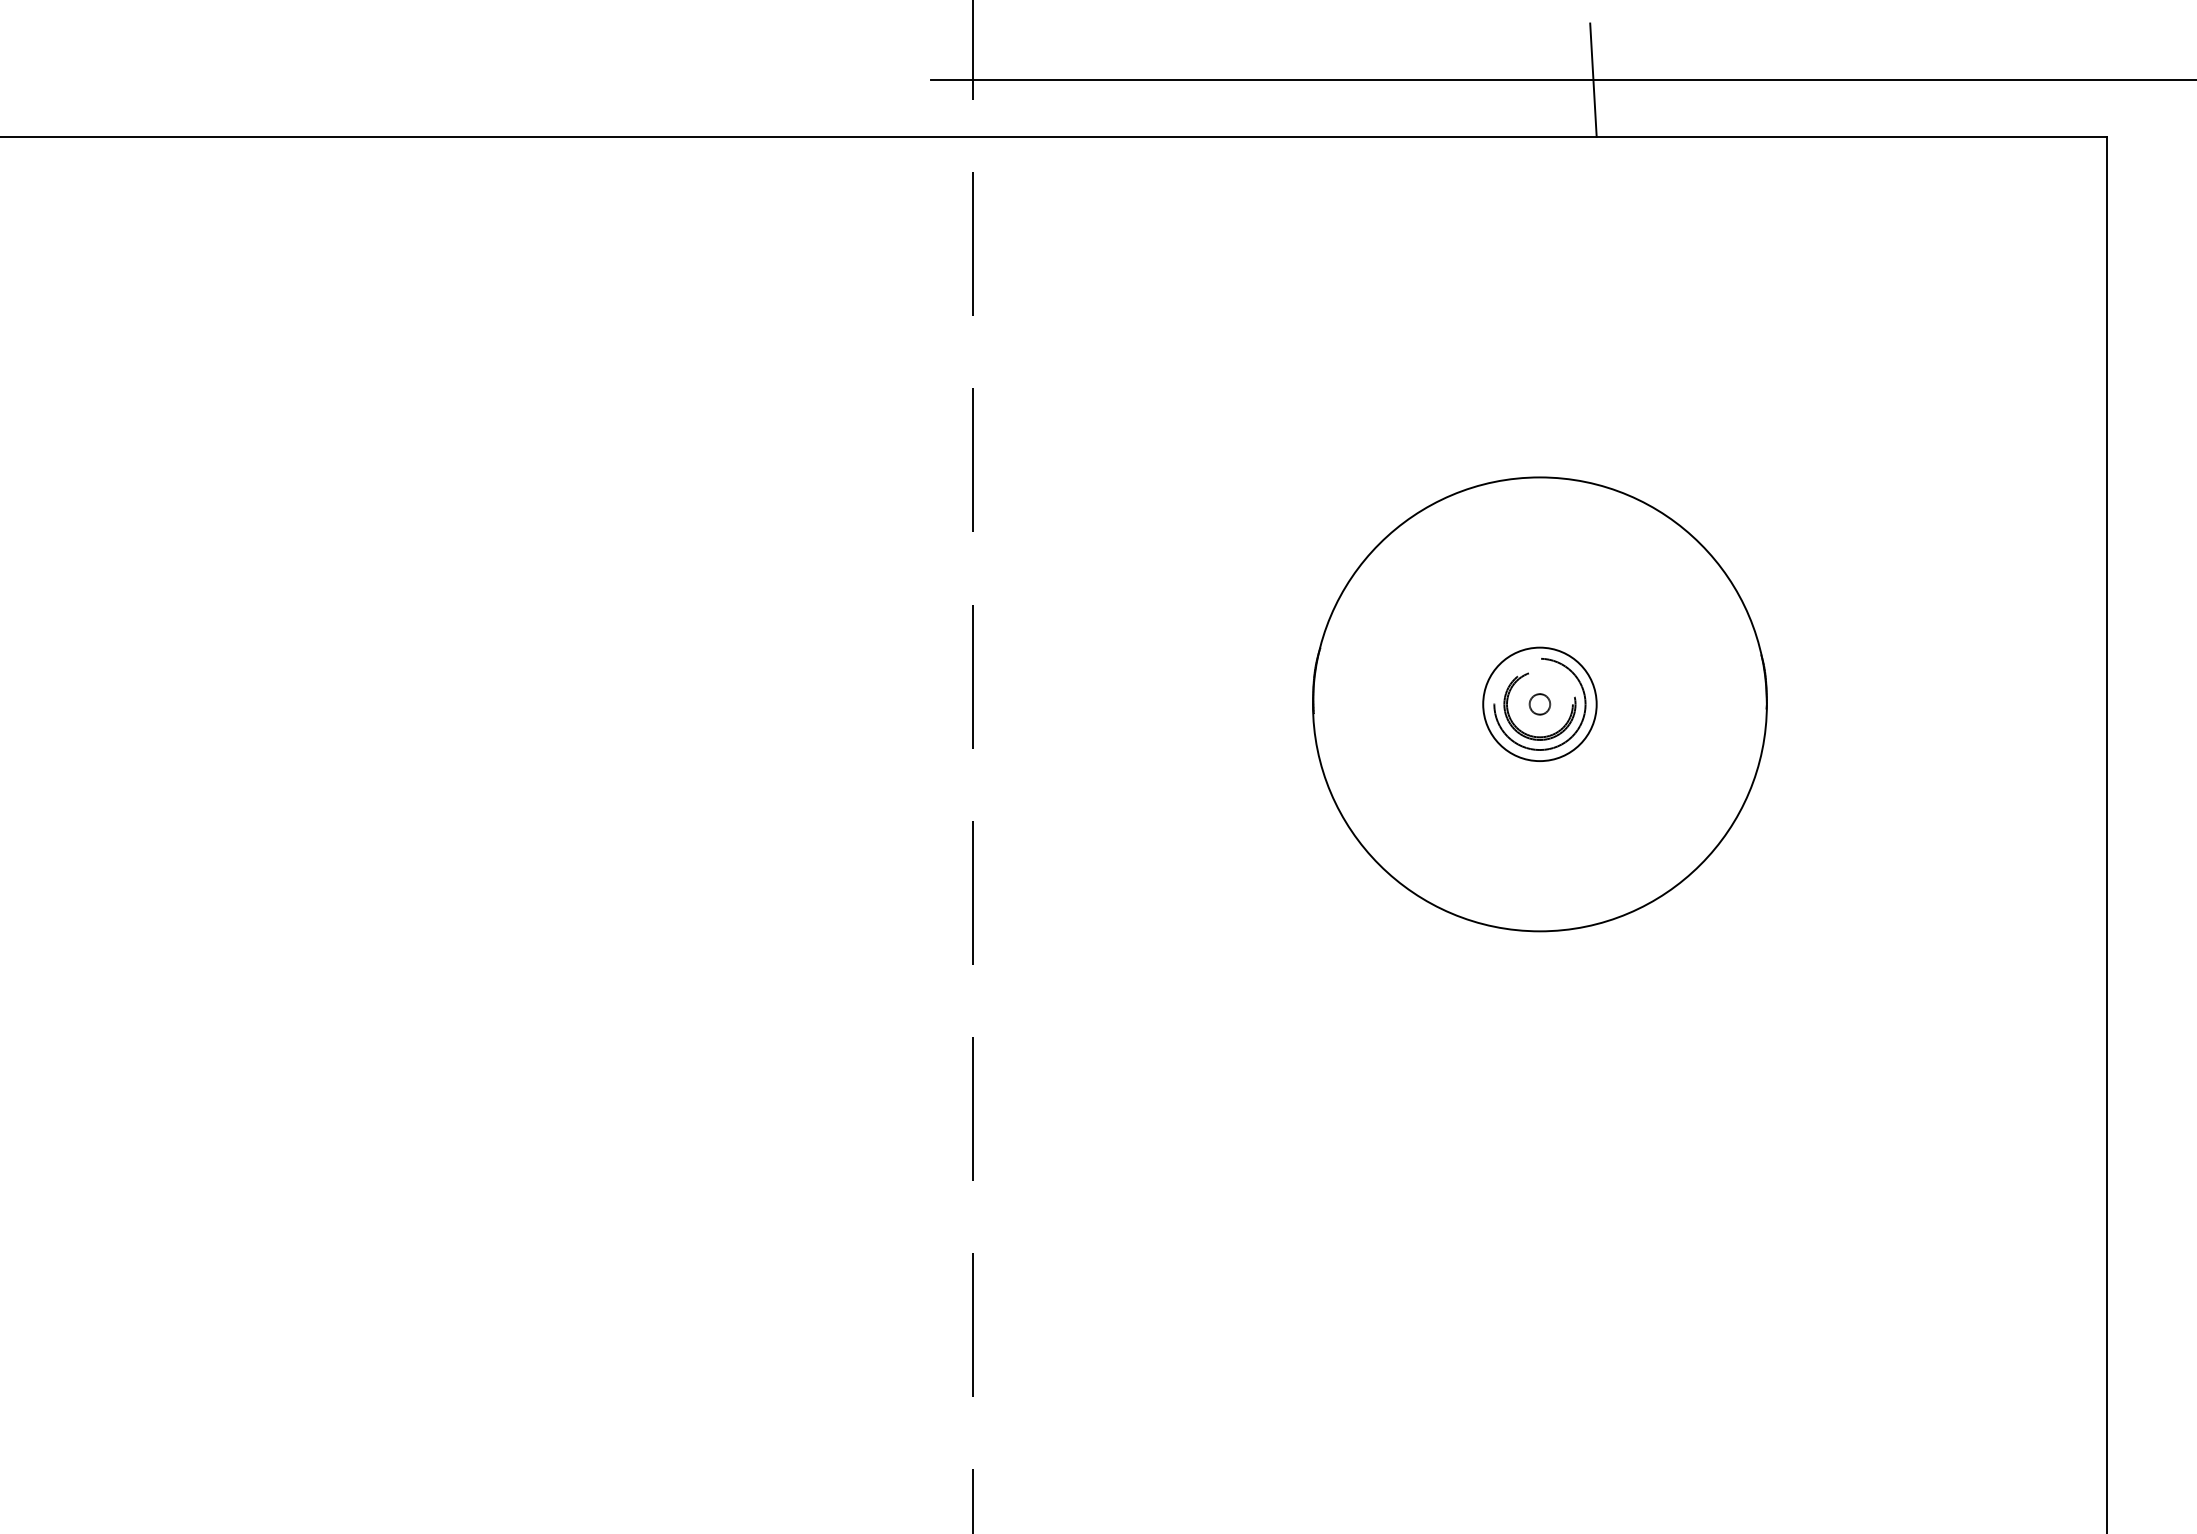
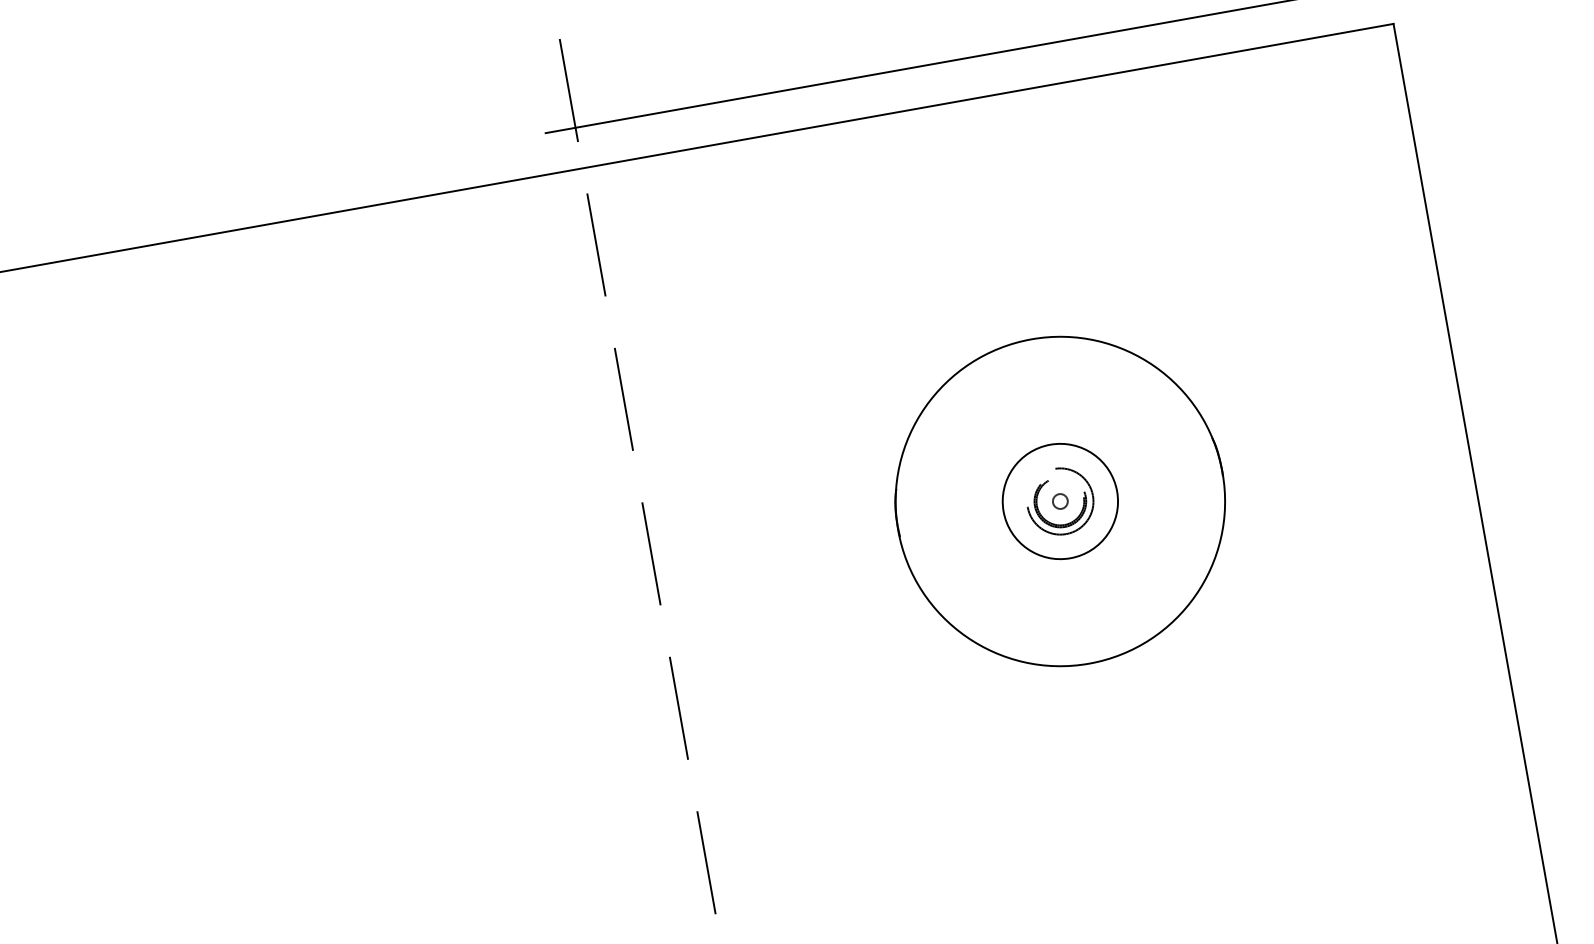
line: (1593, 80) -> (1019, 48), removed
circle: (1539, 704) -> (1060, 501), size x1.4

